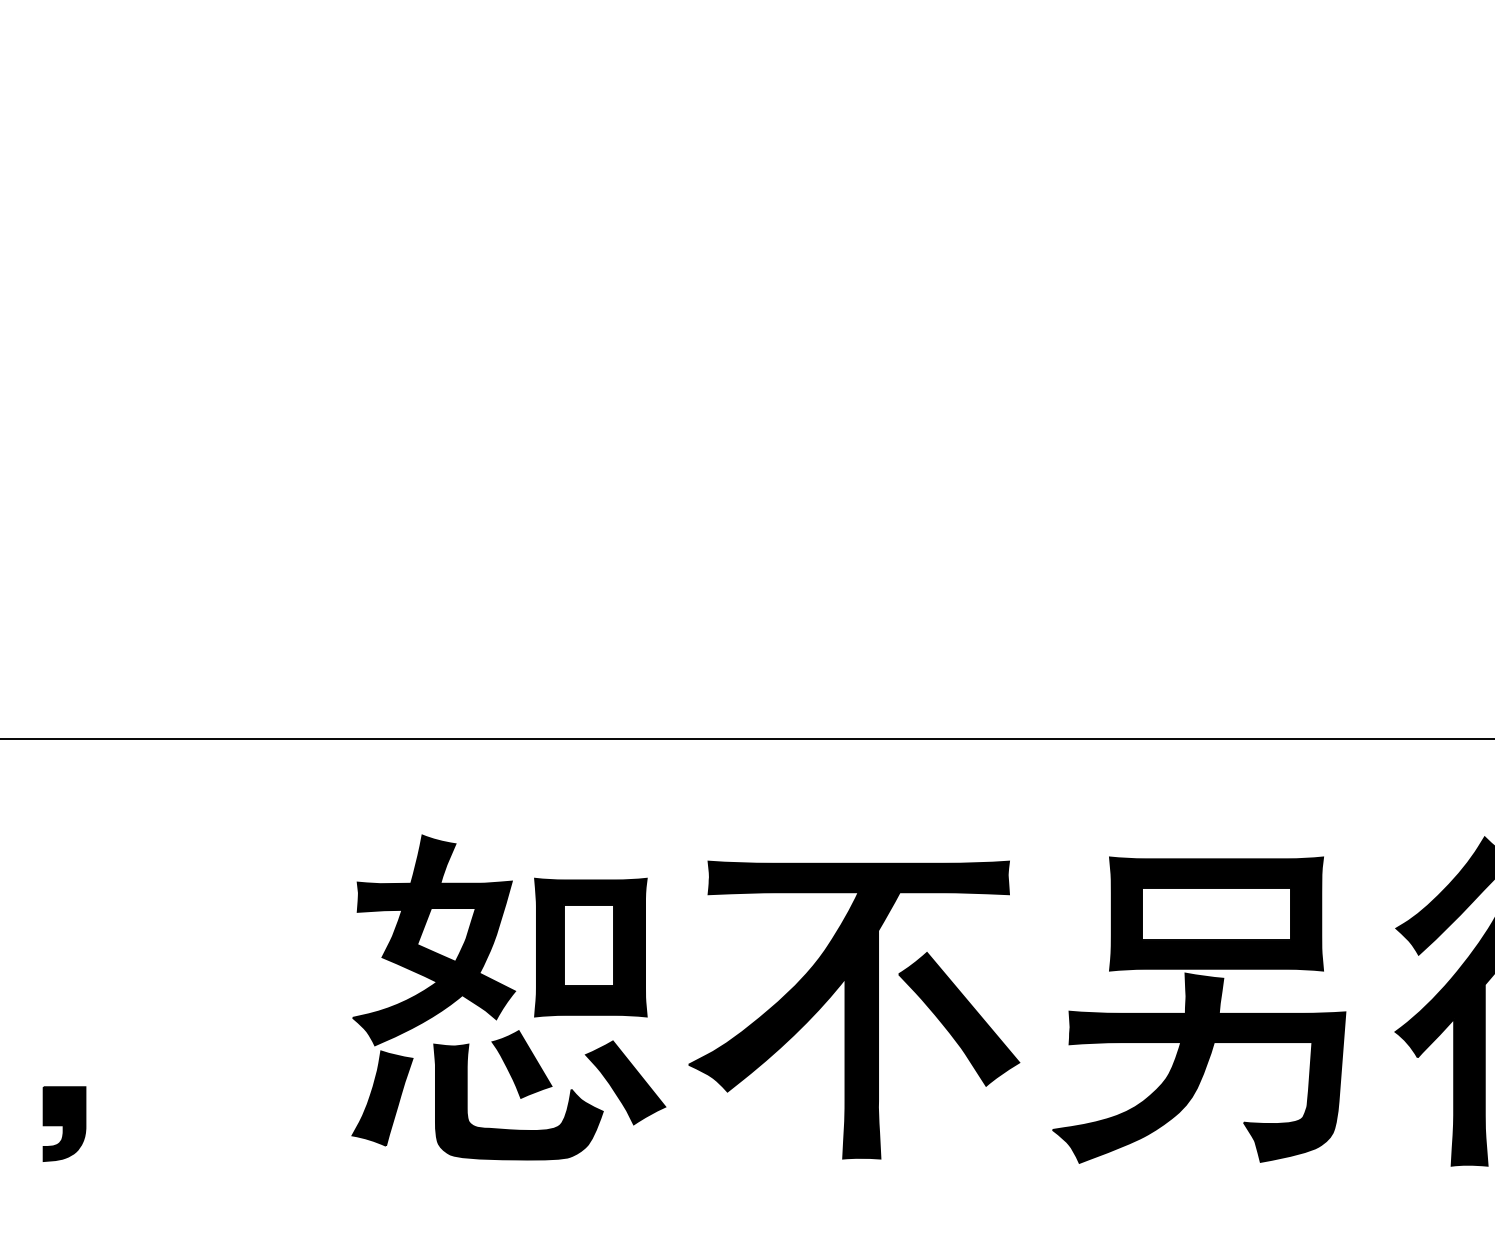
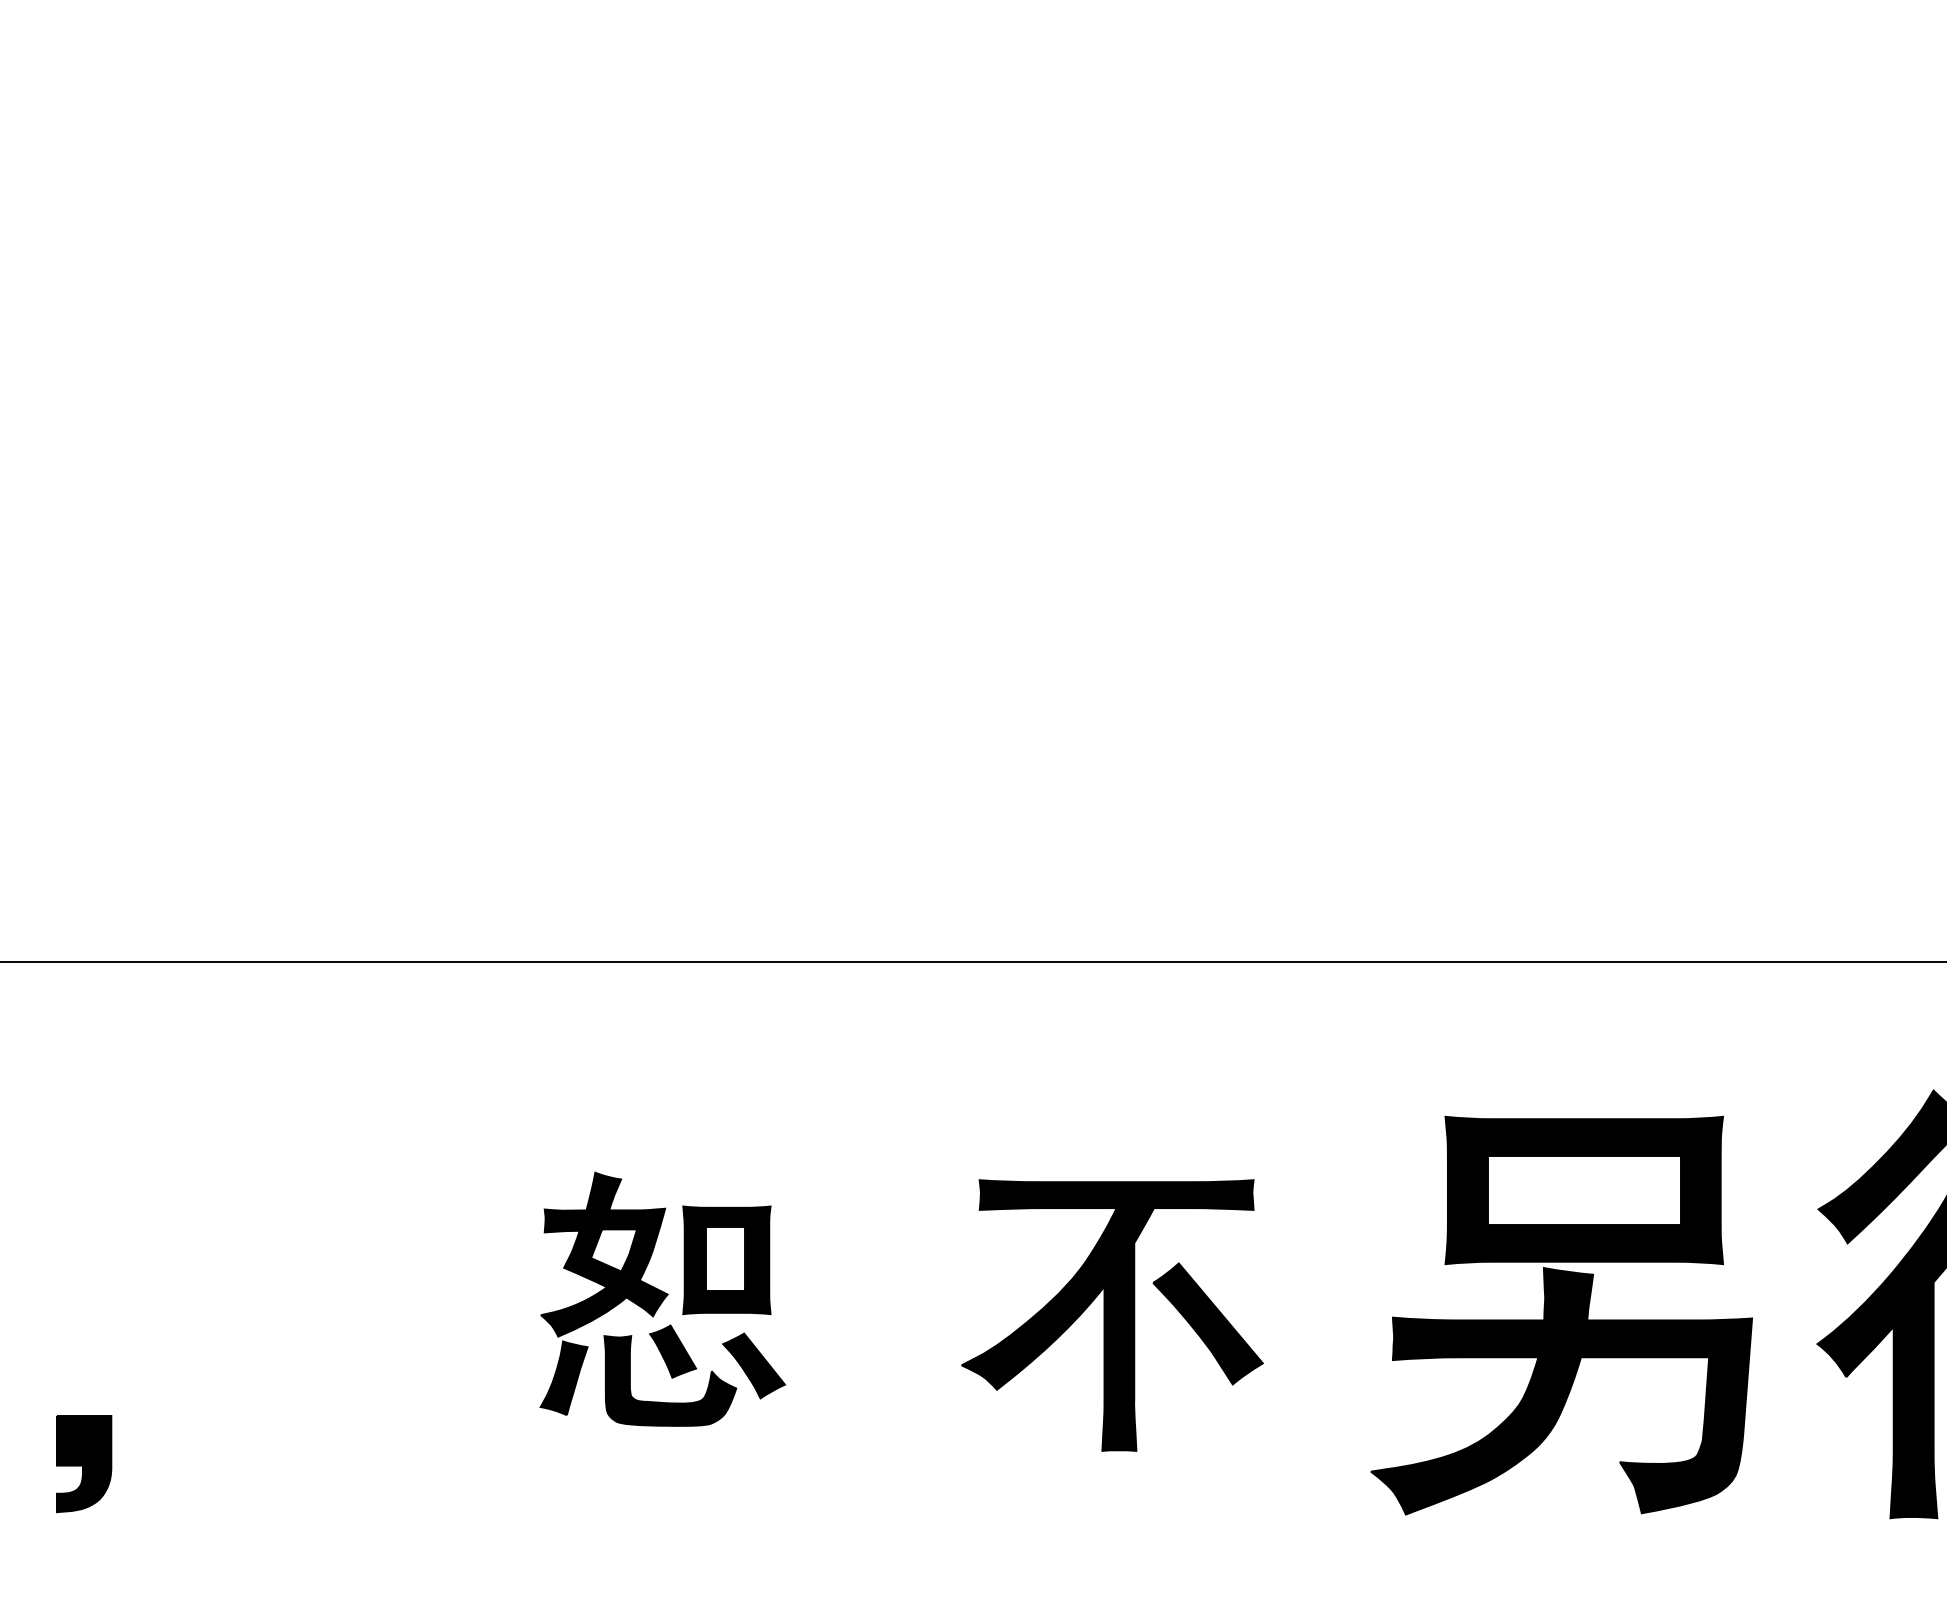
part: (508, 997) -> (662, 1299), size x0.6
part: (854, 1010) -> (1112, 1315), size x0.7

